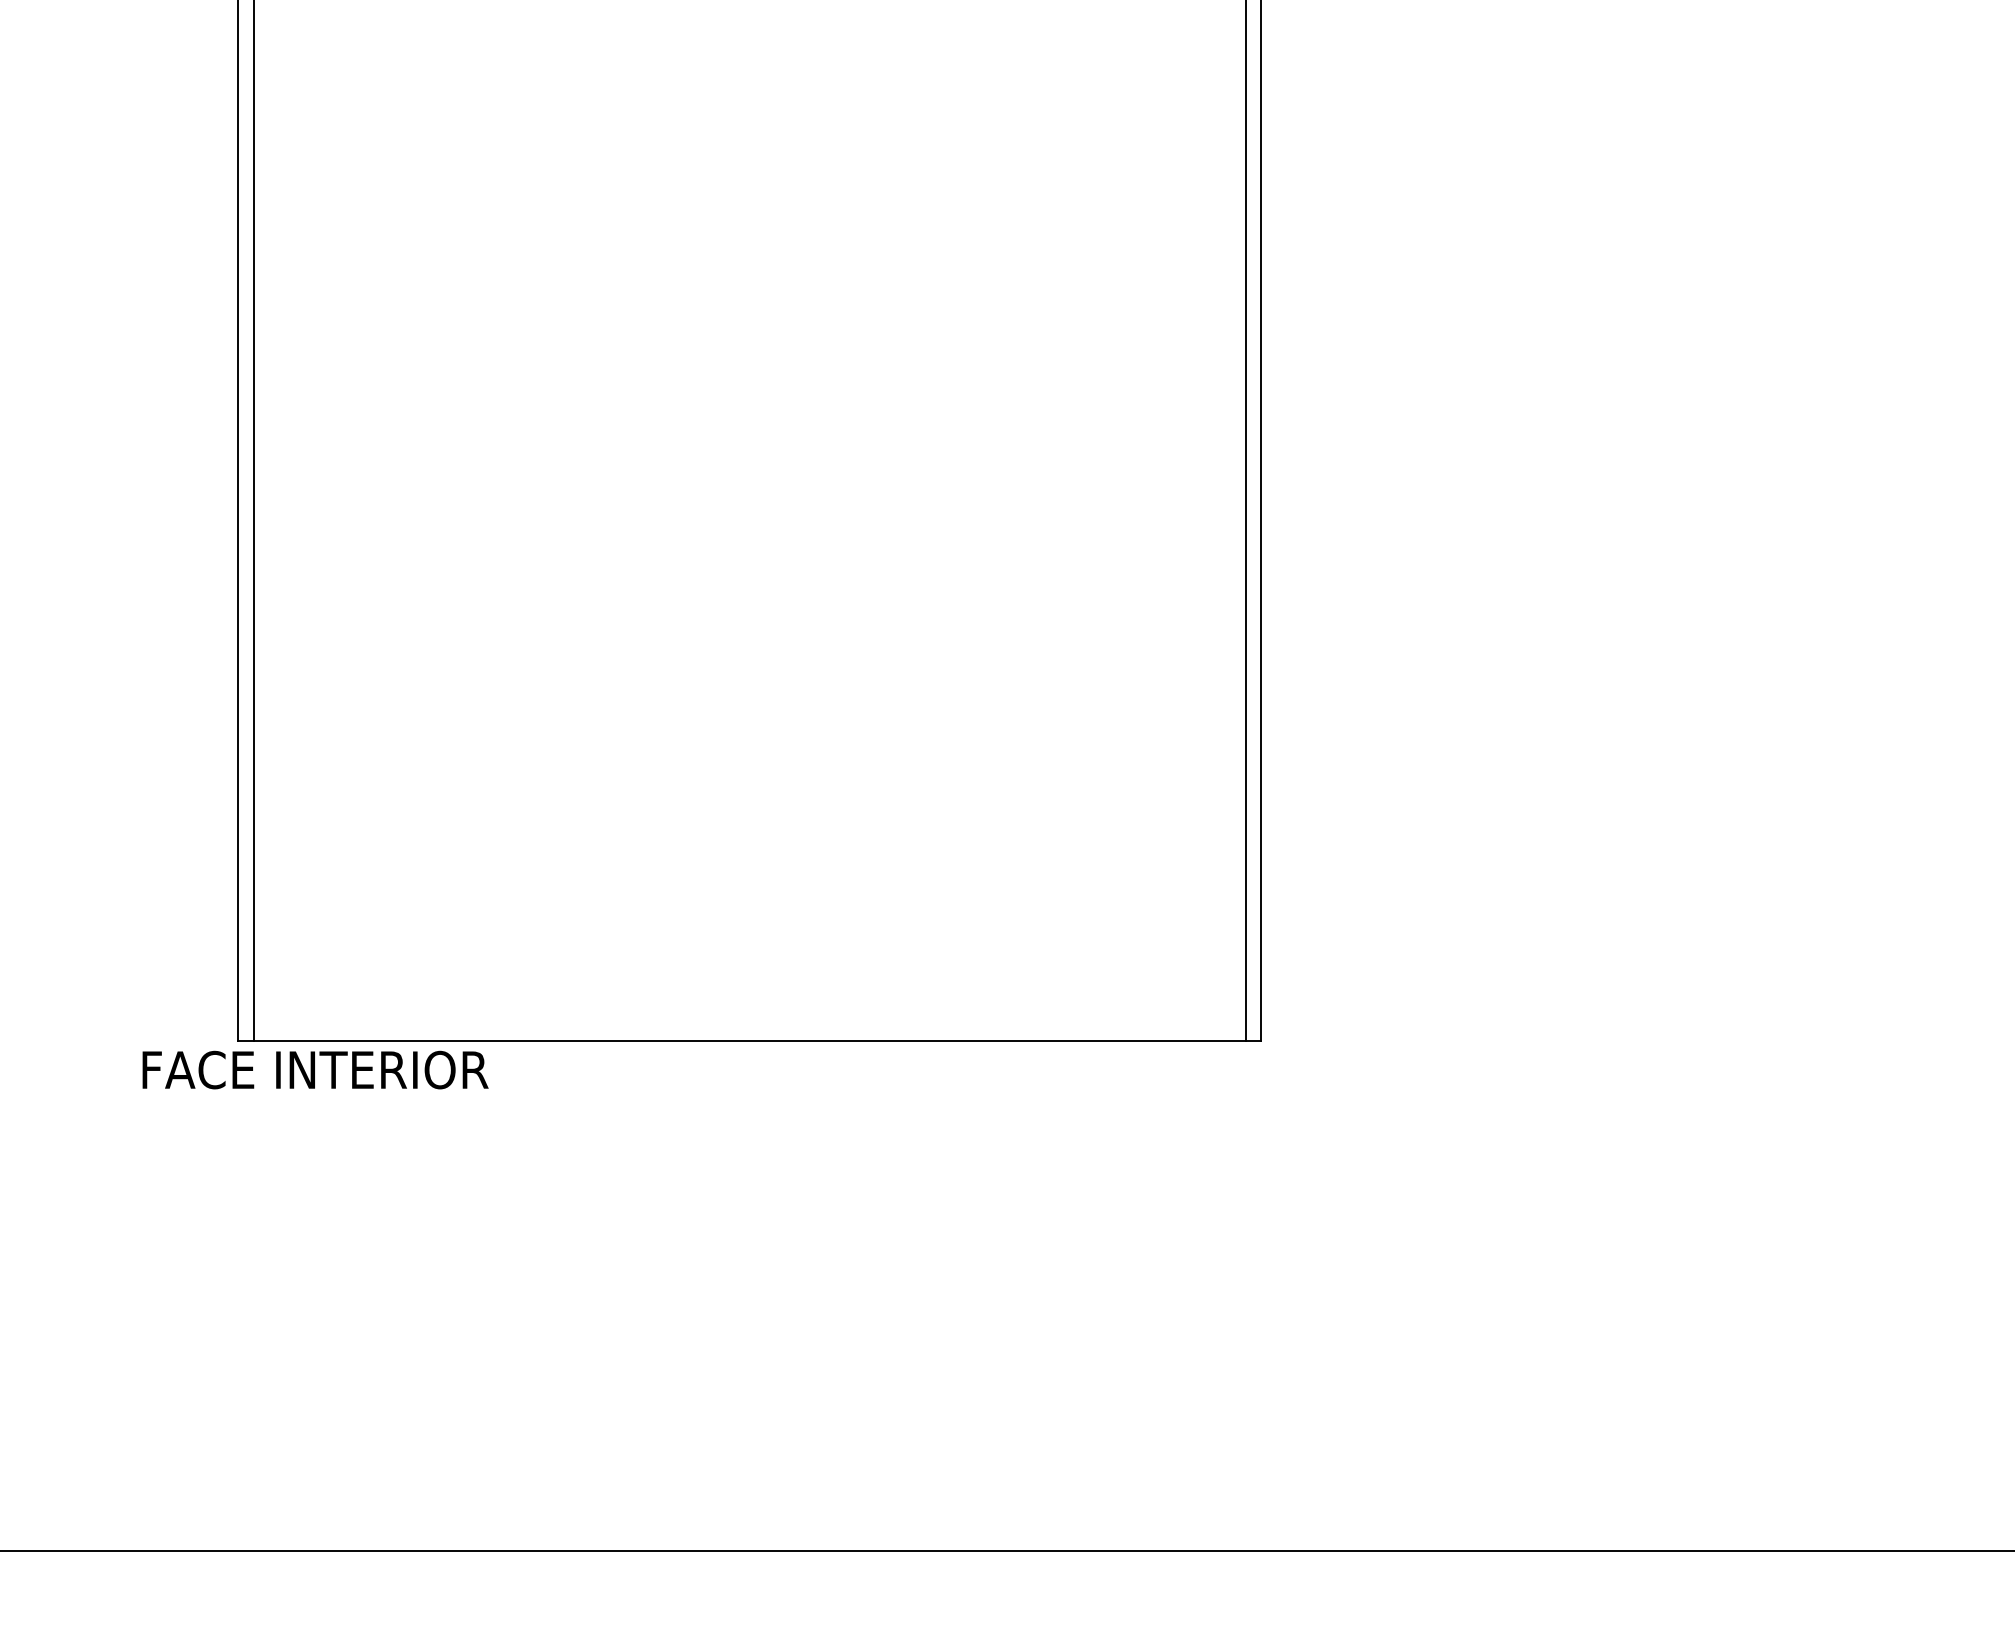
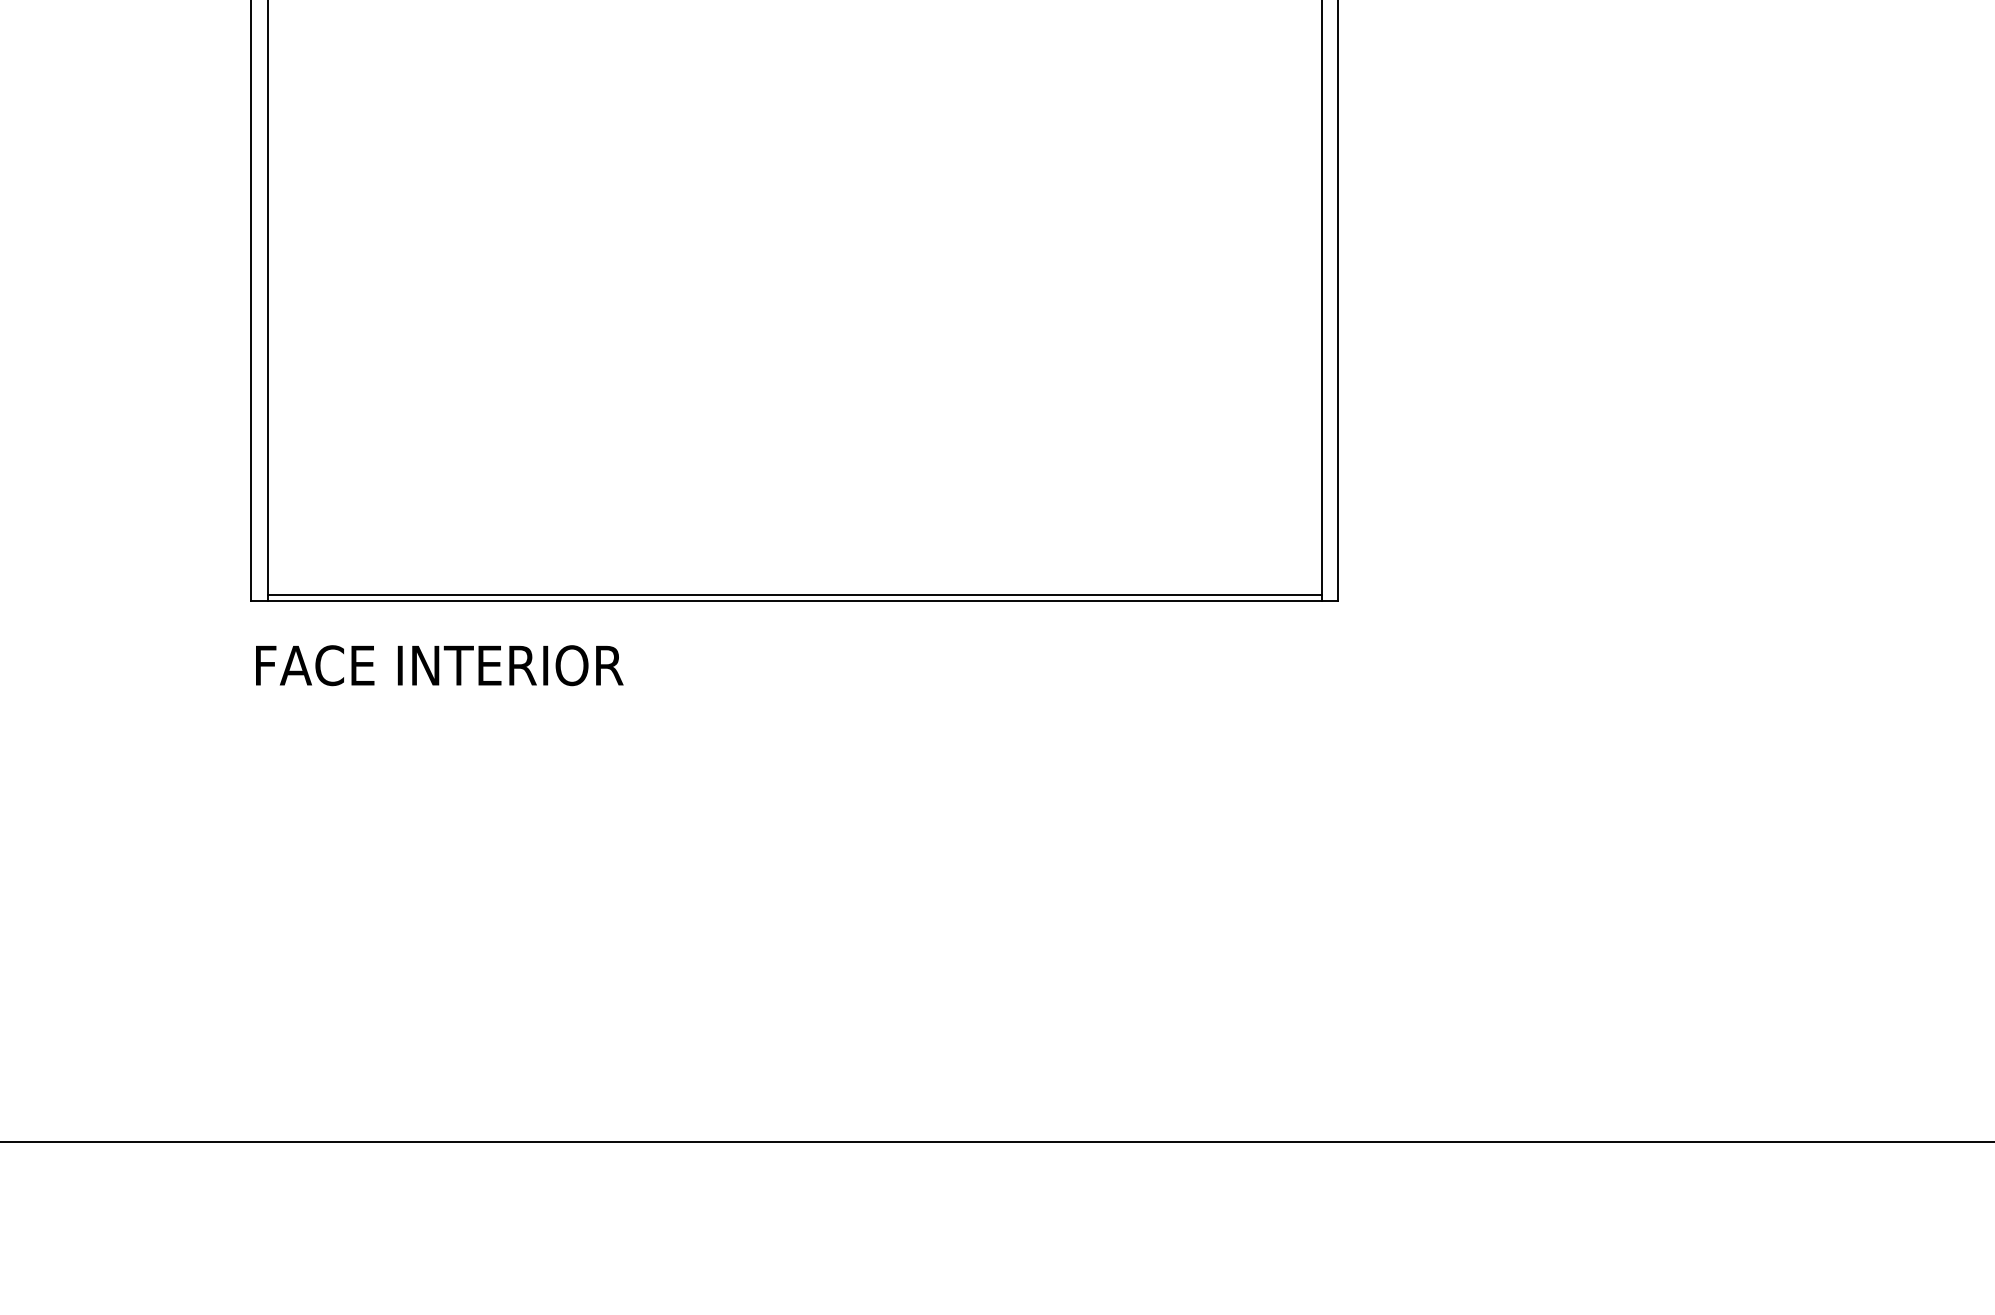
line: (749, 1035) -> (794, 594), added
text: (315, 1069) -> (439, 665), moved

